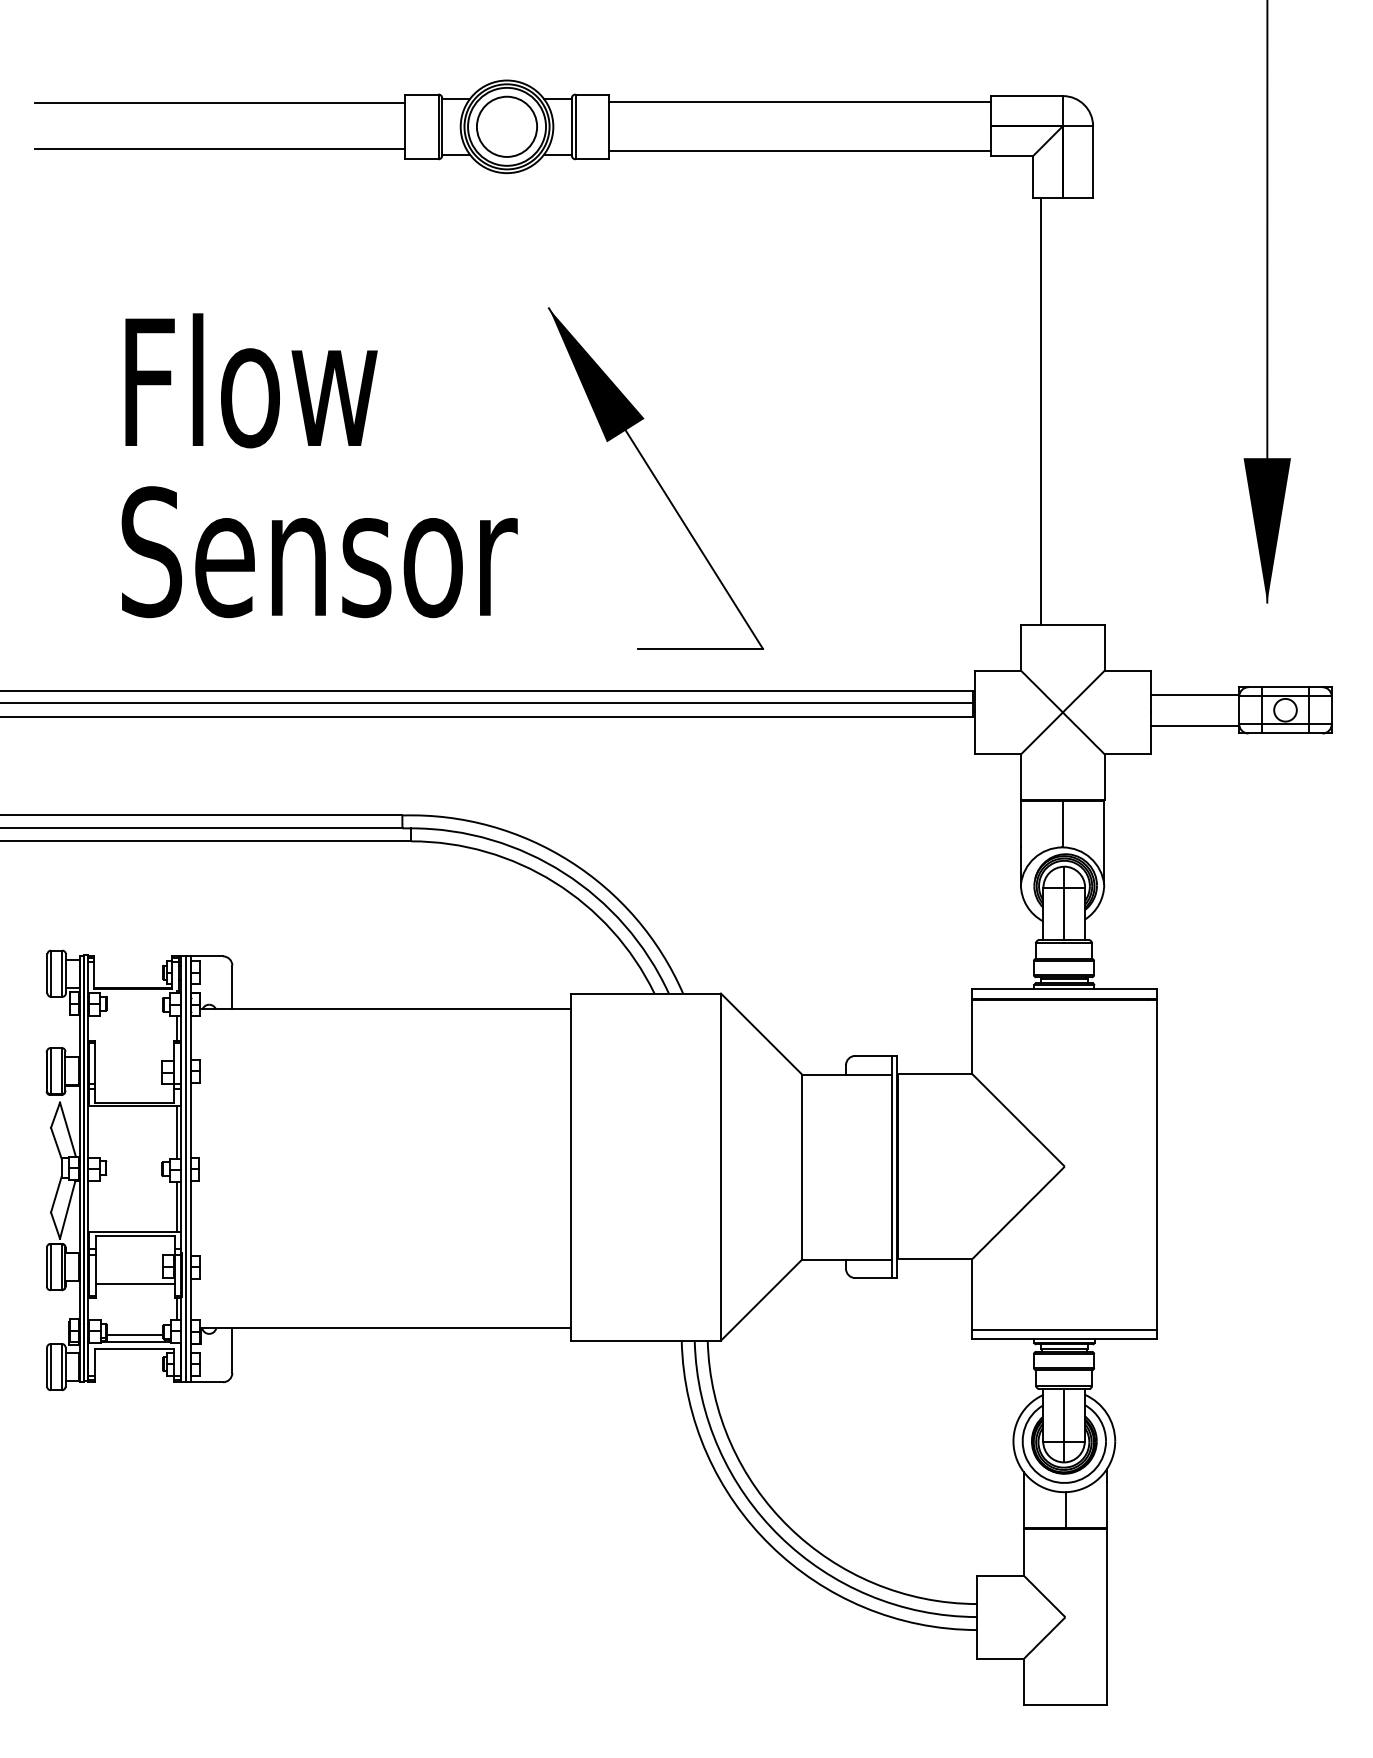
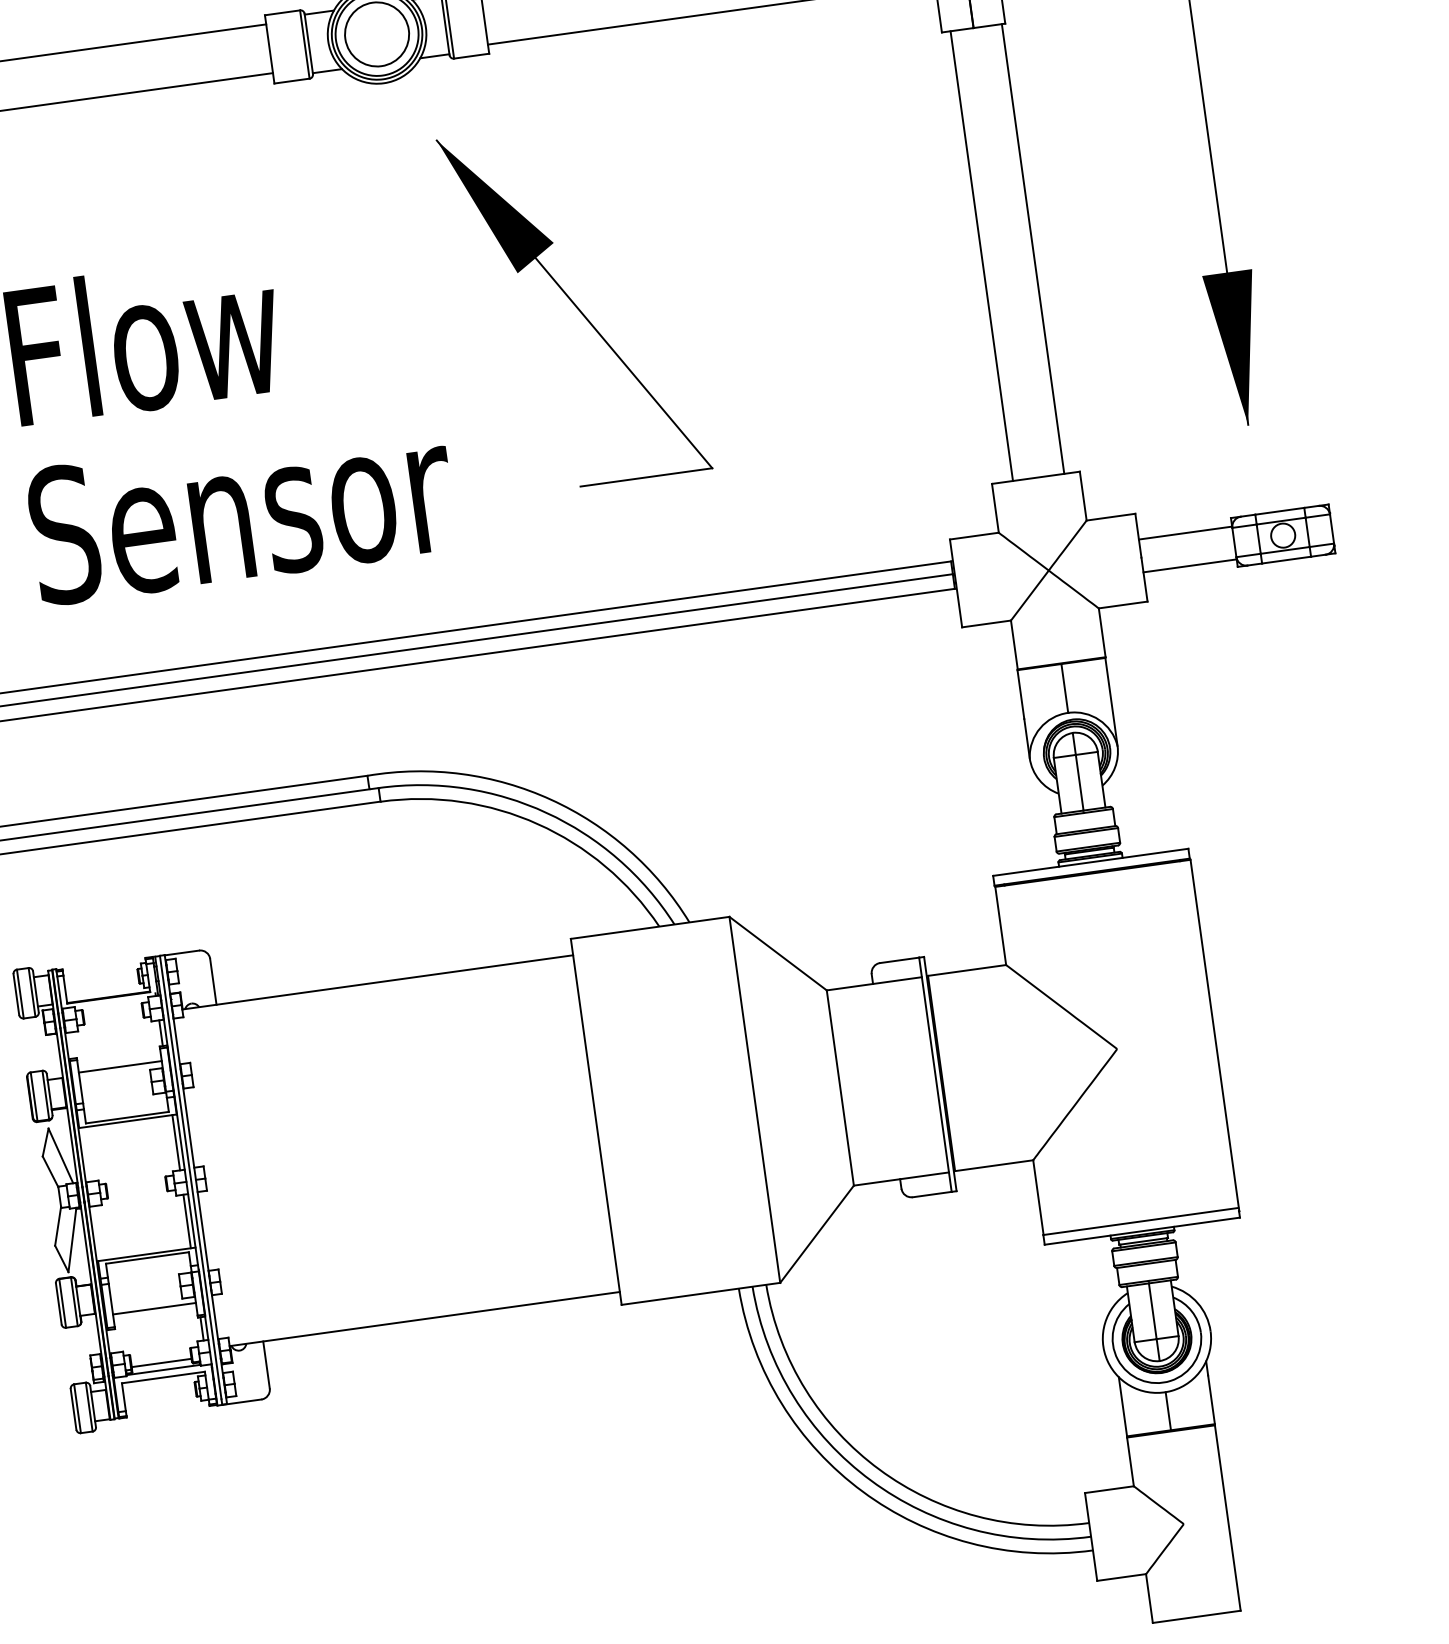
line: (1089, 410) -> (1032, 248), added
part: (655, 478) -> (574, 304), moved
line: (134, 1054) -> (120, 1066), added

